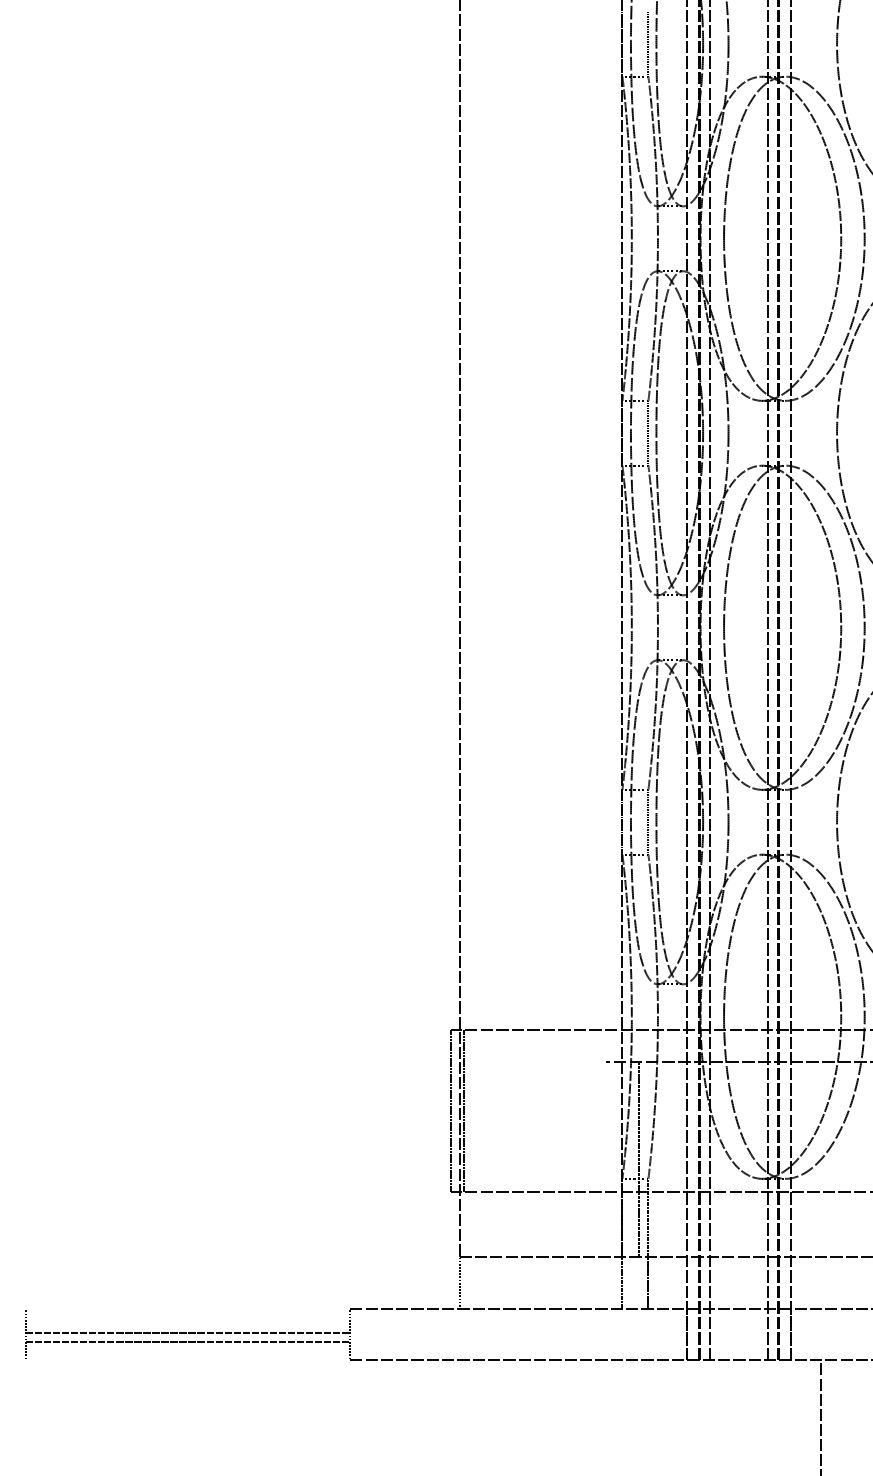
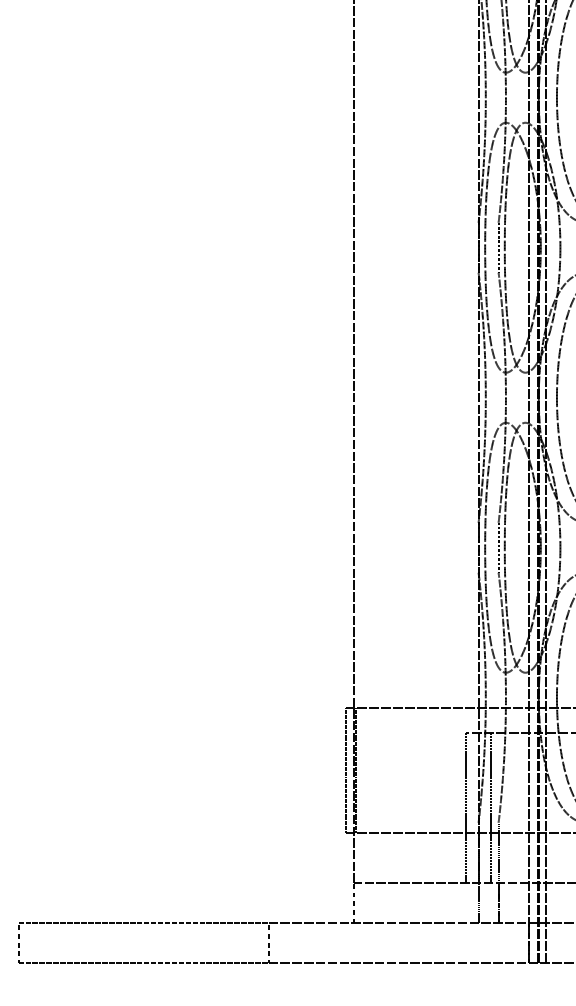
line: (606, 1159) -> (466, 807), added
line: (188, 1333) -> (143, 962), moved
line: (188, 1341) -> (143, 922), moved

